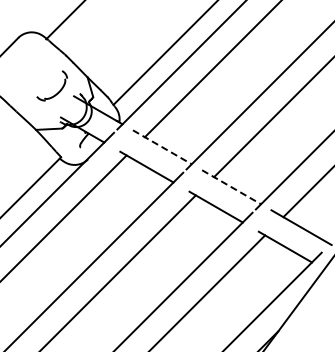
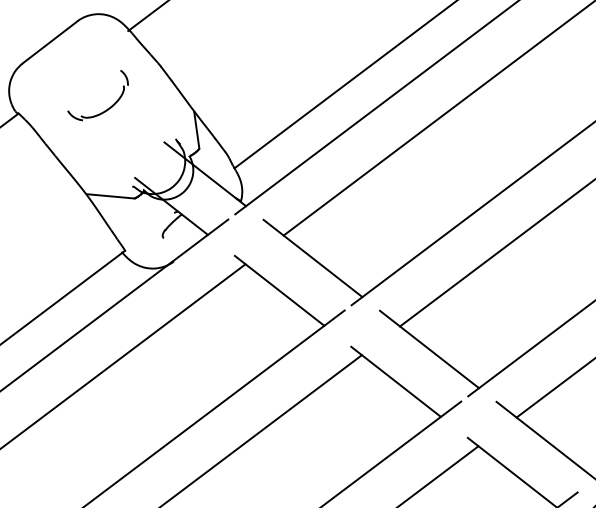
part: (58, 91) -> (108, 106), moved
line: (162, 147) -> (313, 258), dashed -> solid
line: (231, 187) -> (429, 349), dashed -> solid

